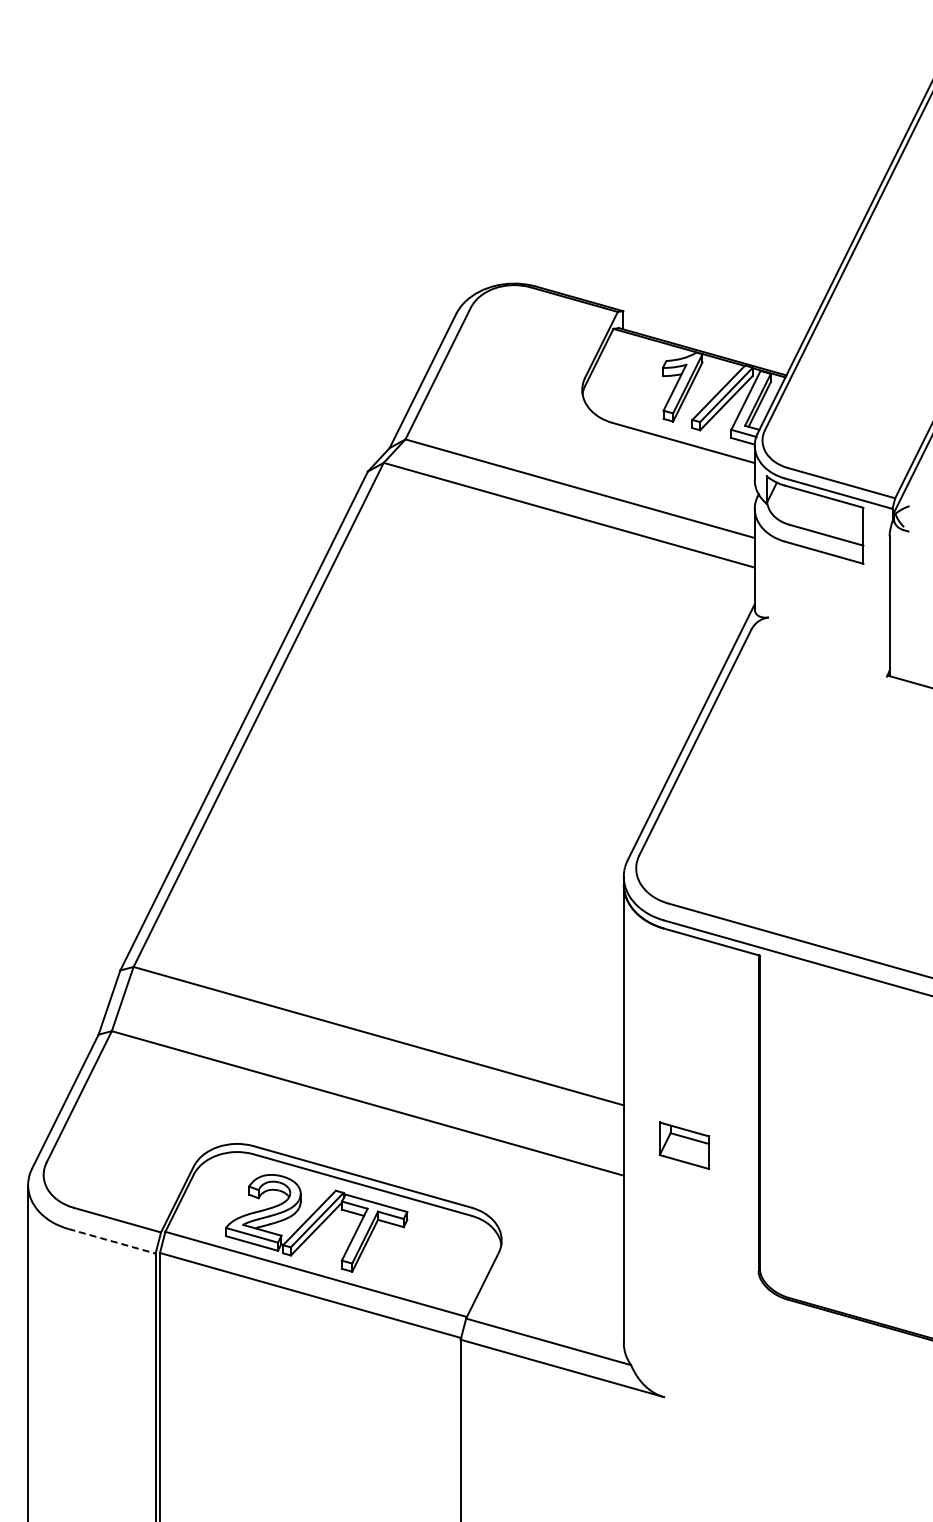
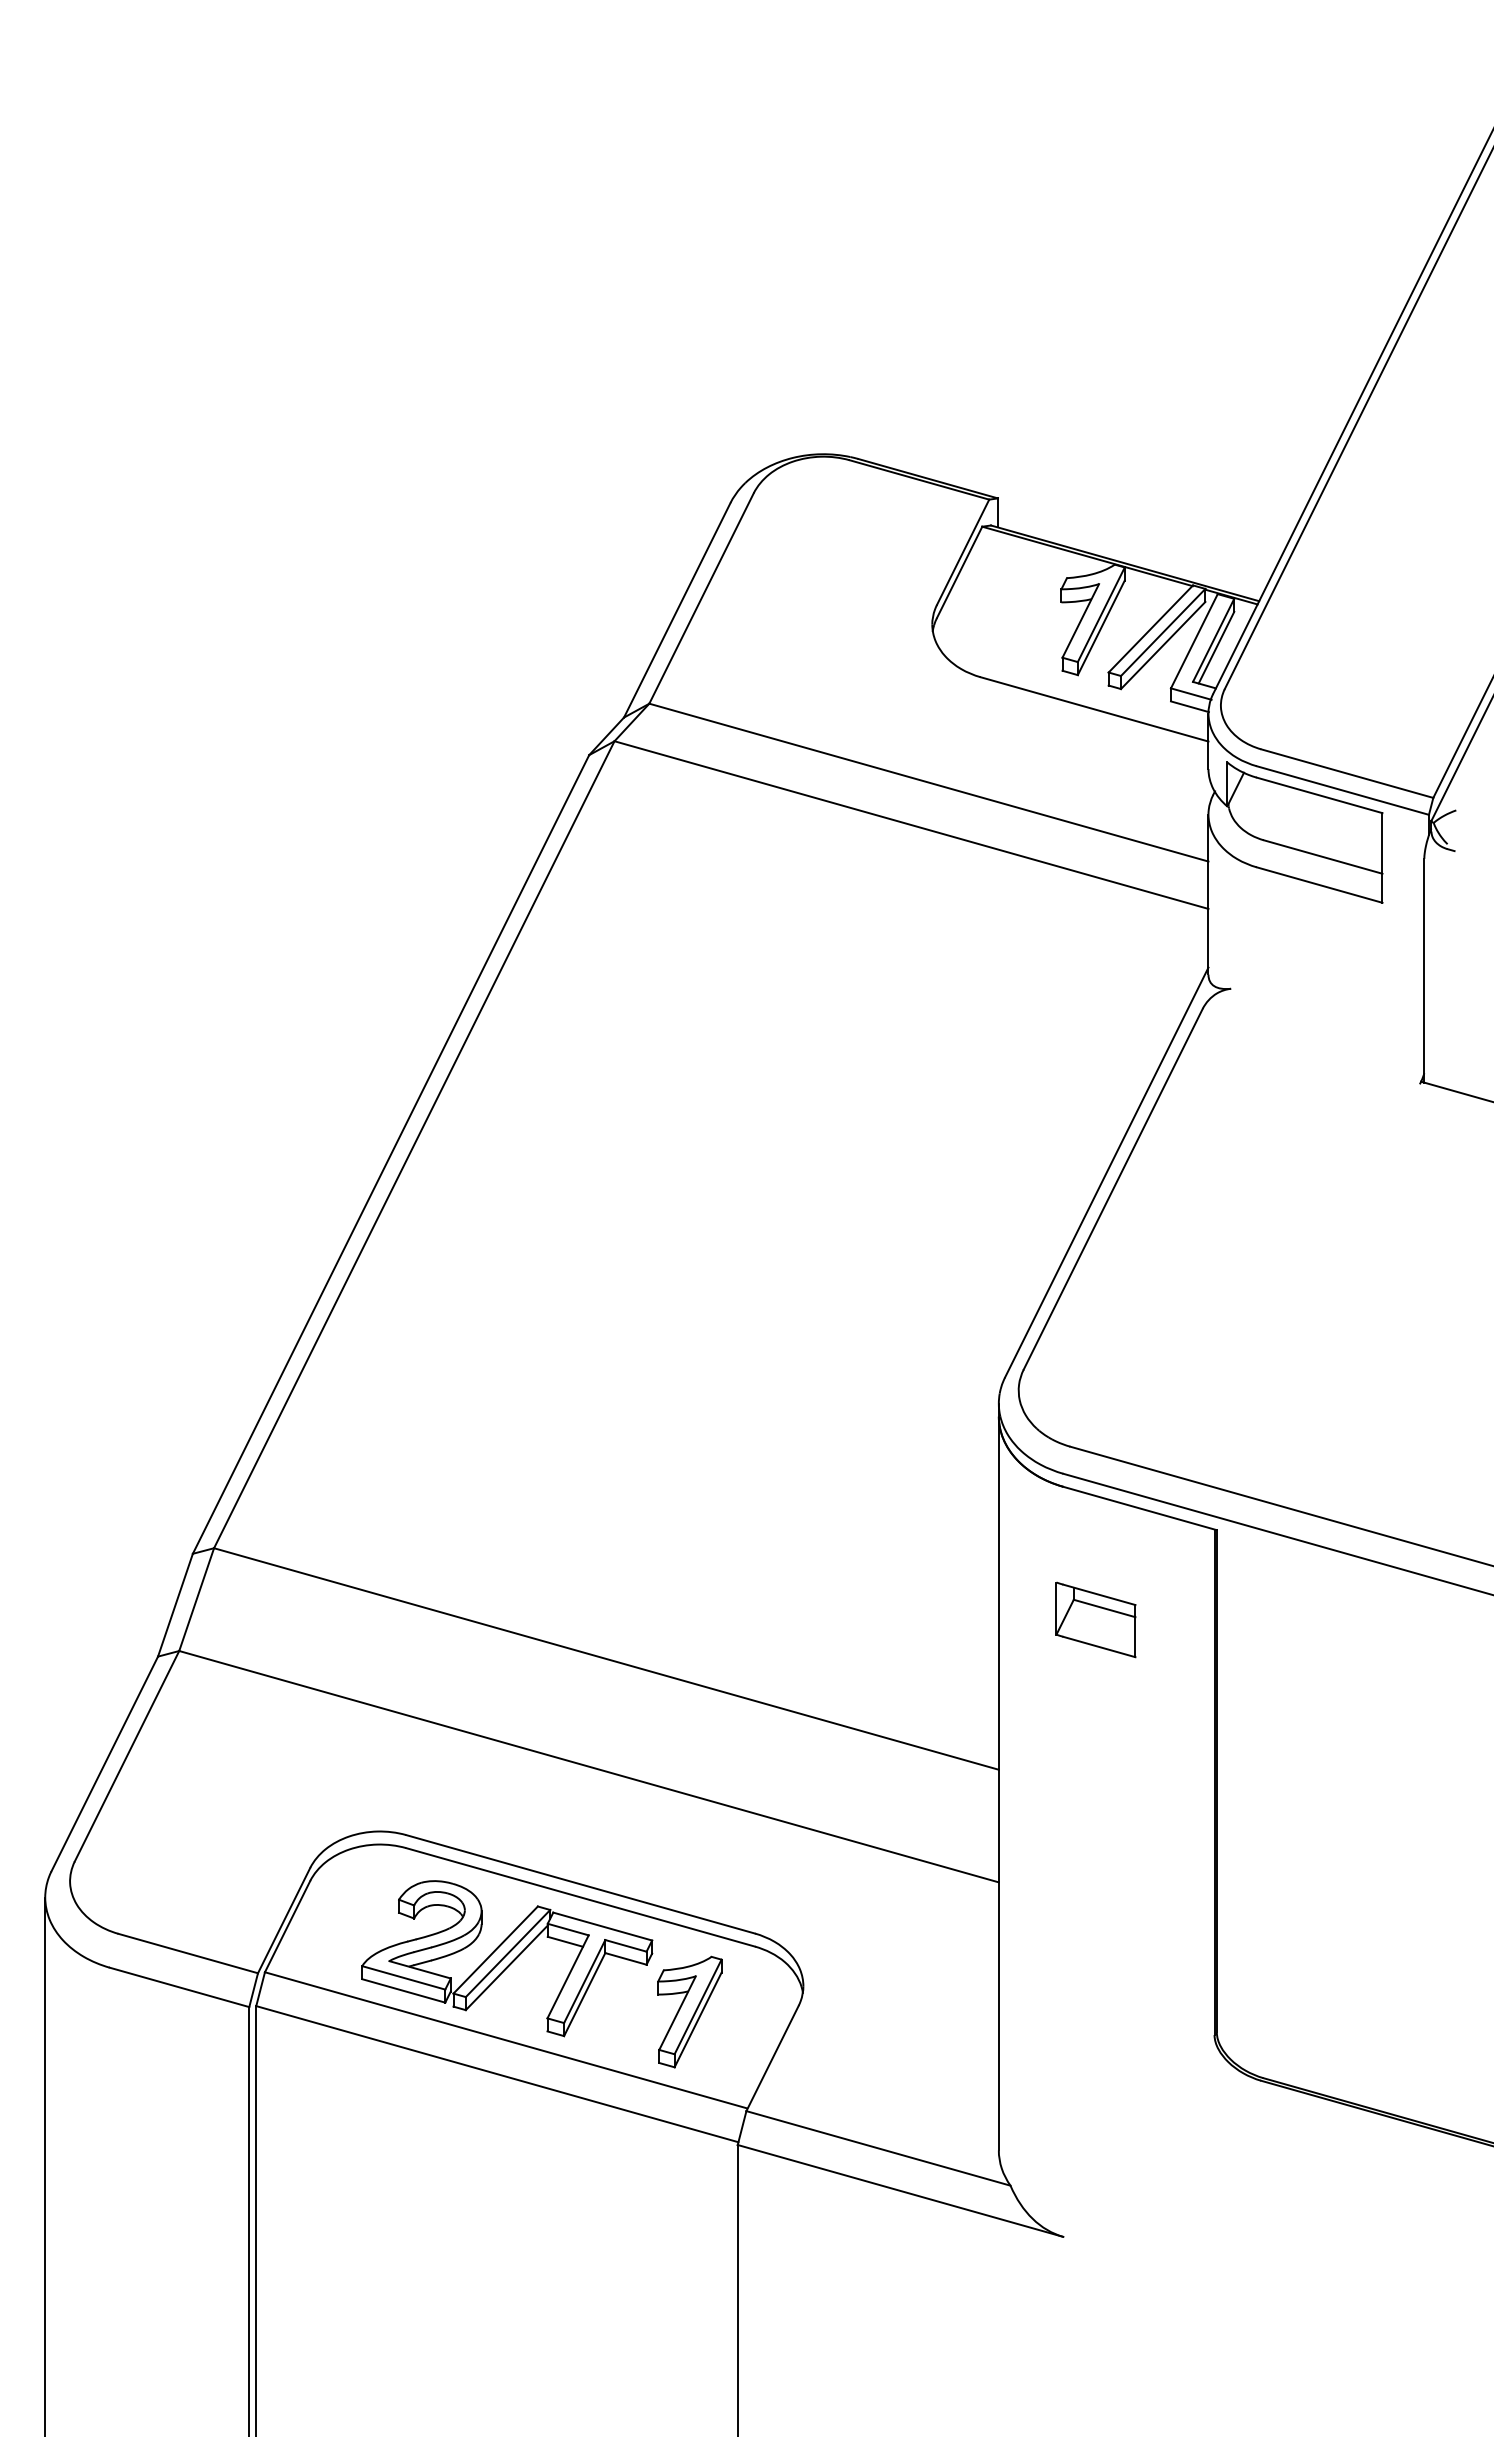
part: (684, 1145) -> (1095, 1619), moved
line: (112, 1241) -> (180, 1987), dashed -> solid
part: (430, 1256) -> (689, 2011), added

